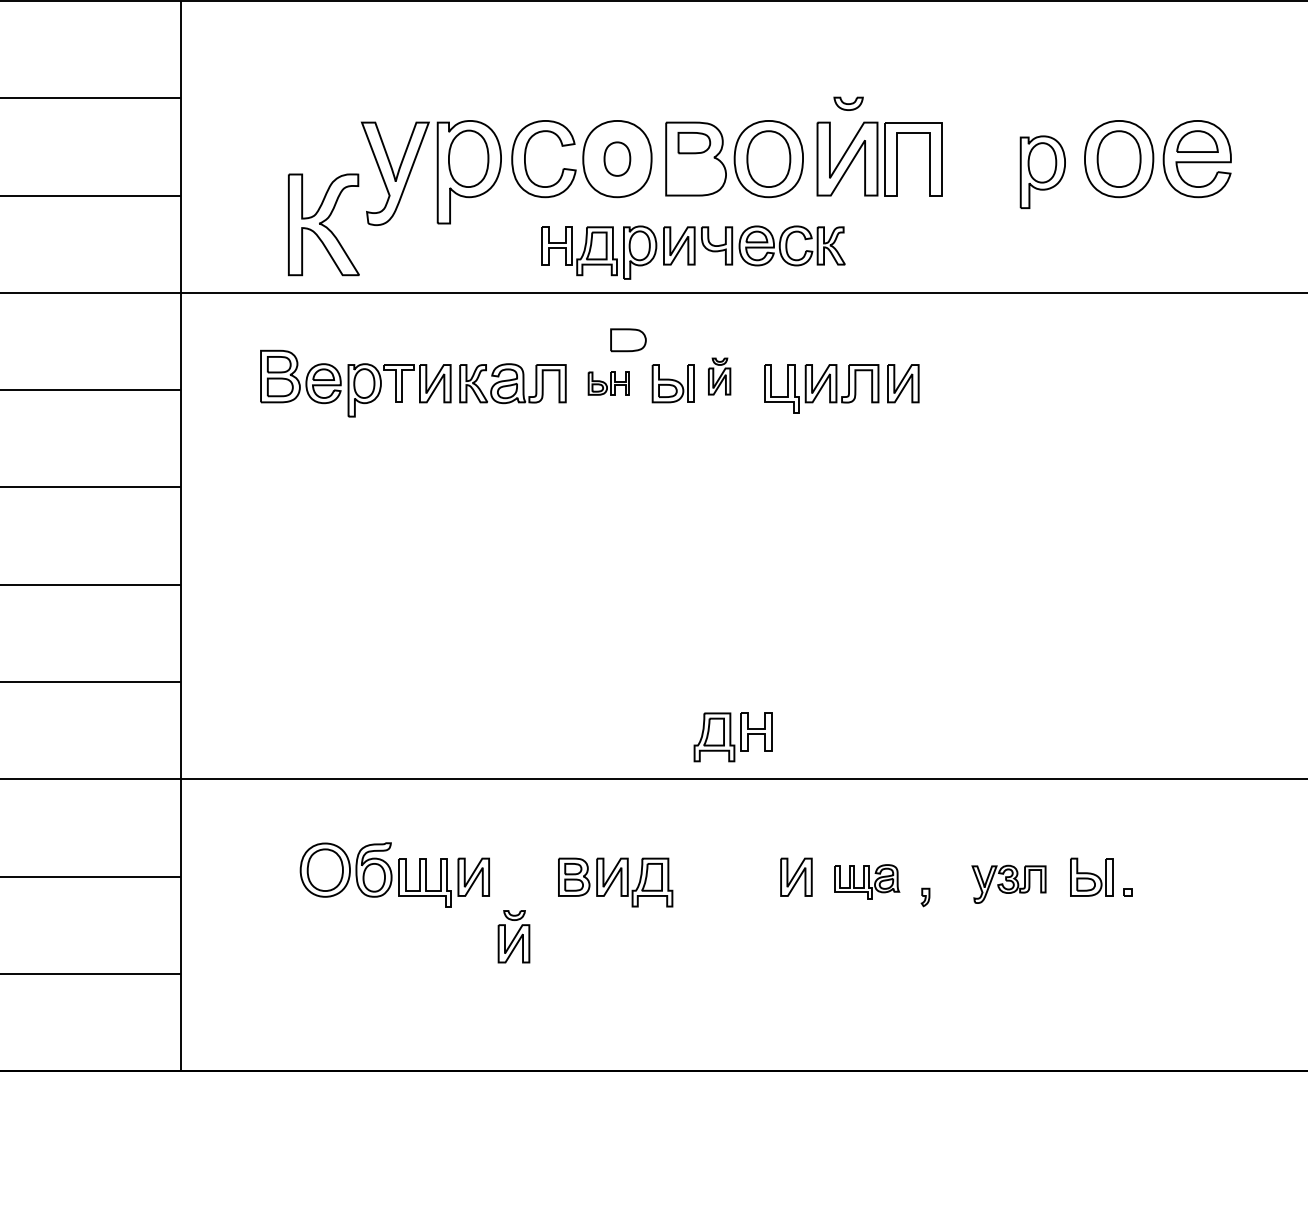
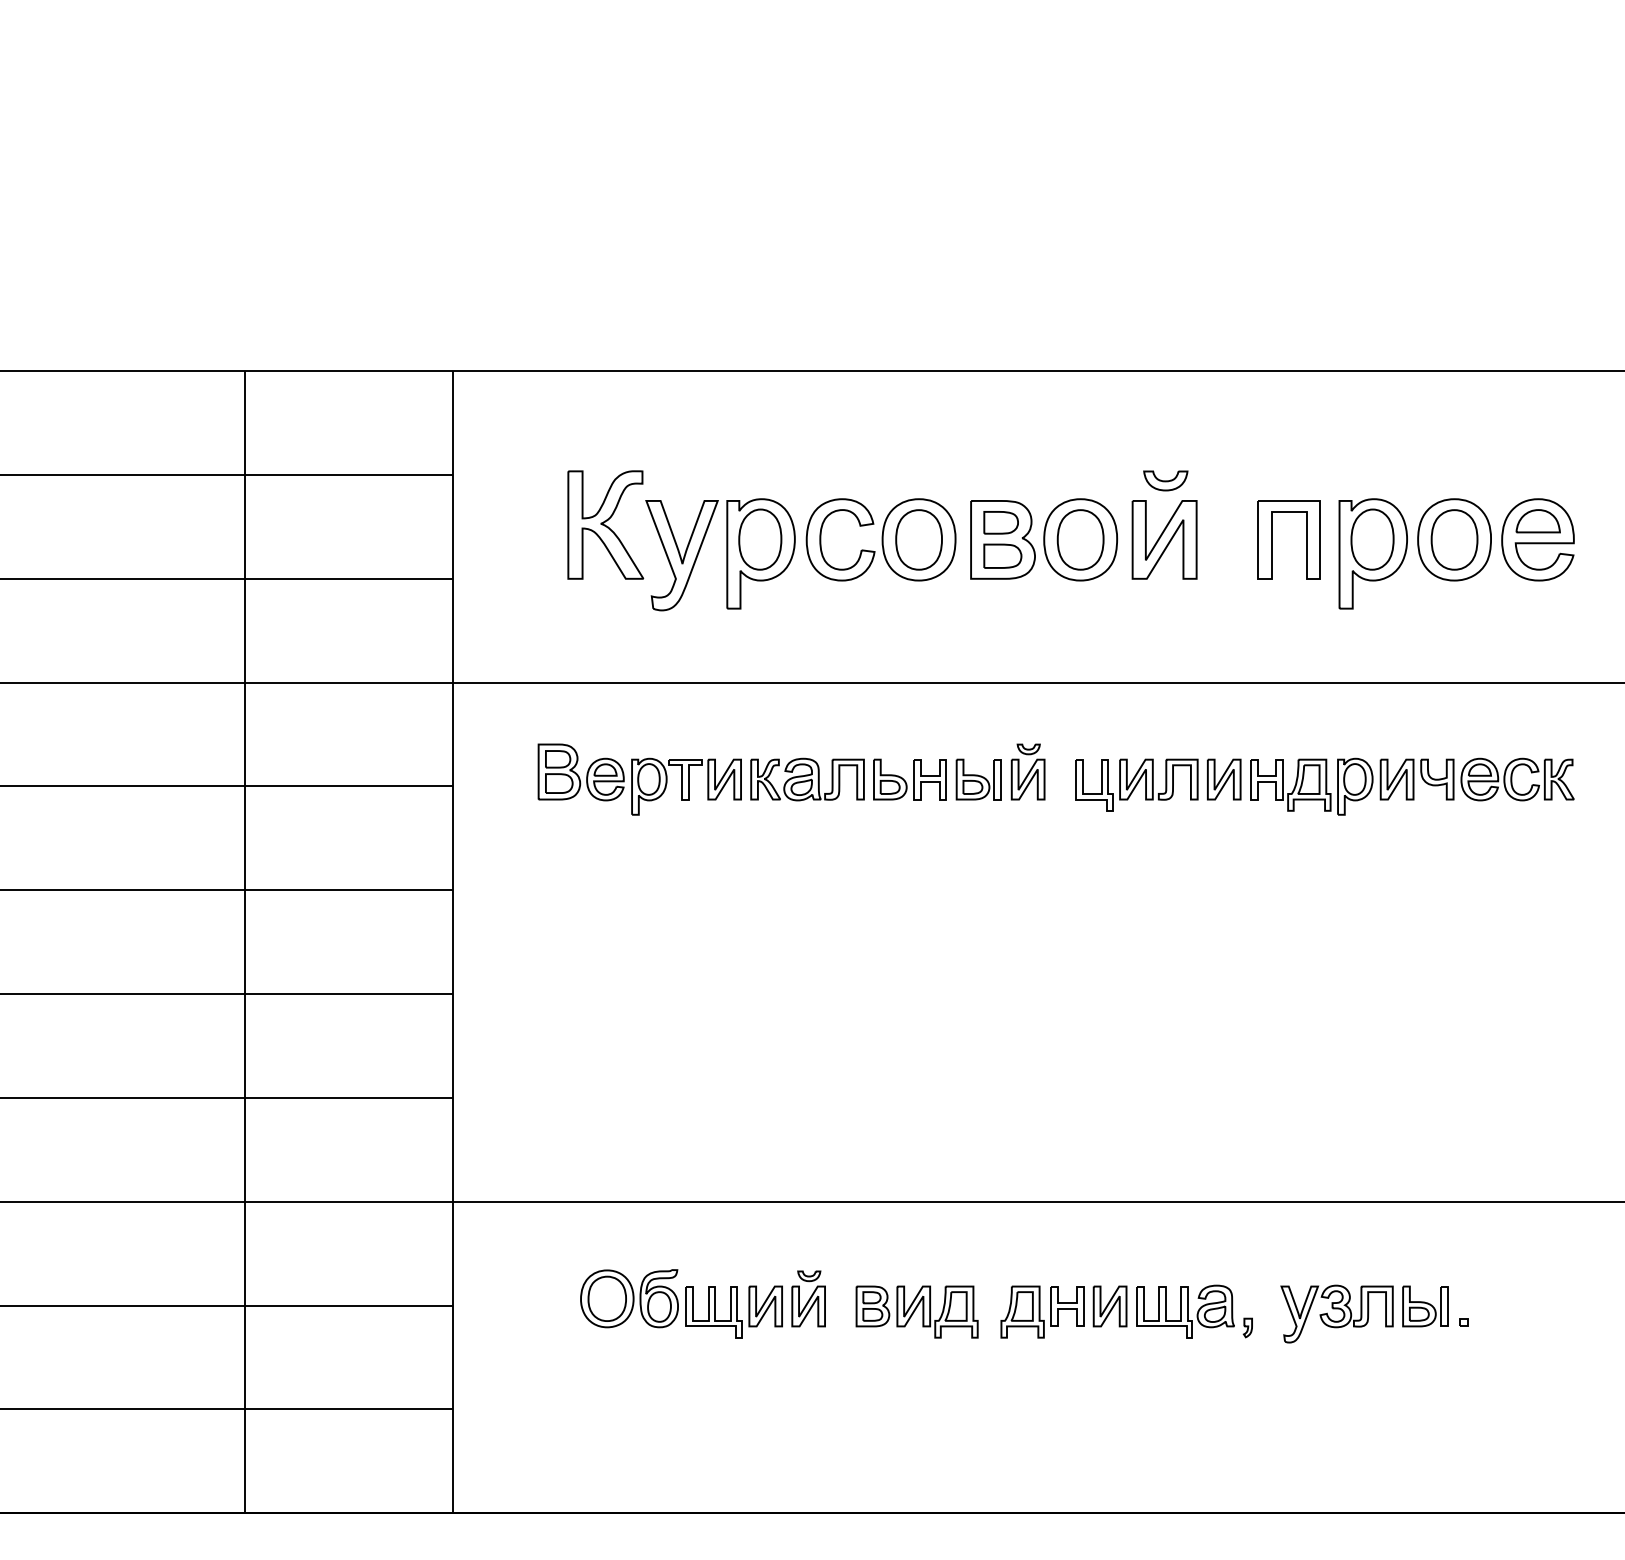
part: (848, 103) -> (1165, 480), size x1.43
part: (616, 158) -> (918, 539), size x1.67
part: (897, 158) -> (1272, 539), moved
part: (1042, 171) -> (1372, 553), size x1.43
part: (323, 224) -> (605, 524), moved
part: (693, 252) -> (1412, 786), moved
part: (628, 339) -> (1002, 555), moved
part: (719, 376) -> (1027, 771), size x1.43
part: (608, 383) -> (909, 779), size x1.67
part: (733, 736) -> (1042, 1311), moved
part: (867, 882) -> (1185, 1311), size x1.43
part: (1008, 883) -> (1336, 1313), size x1.43
part: (513, 936) -> (808, 1298), moved

